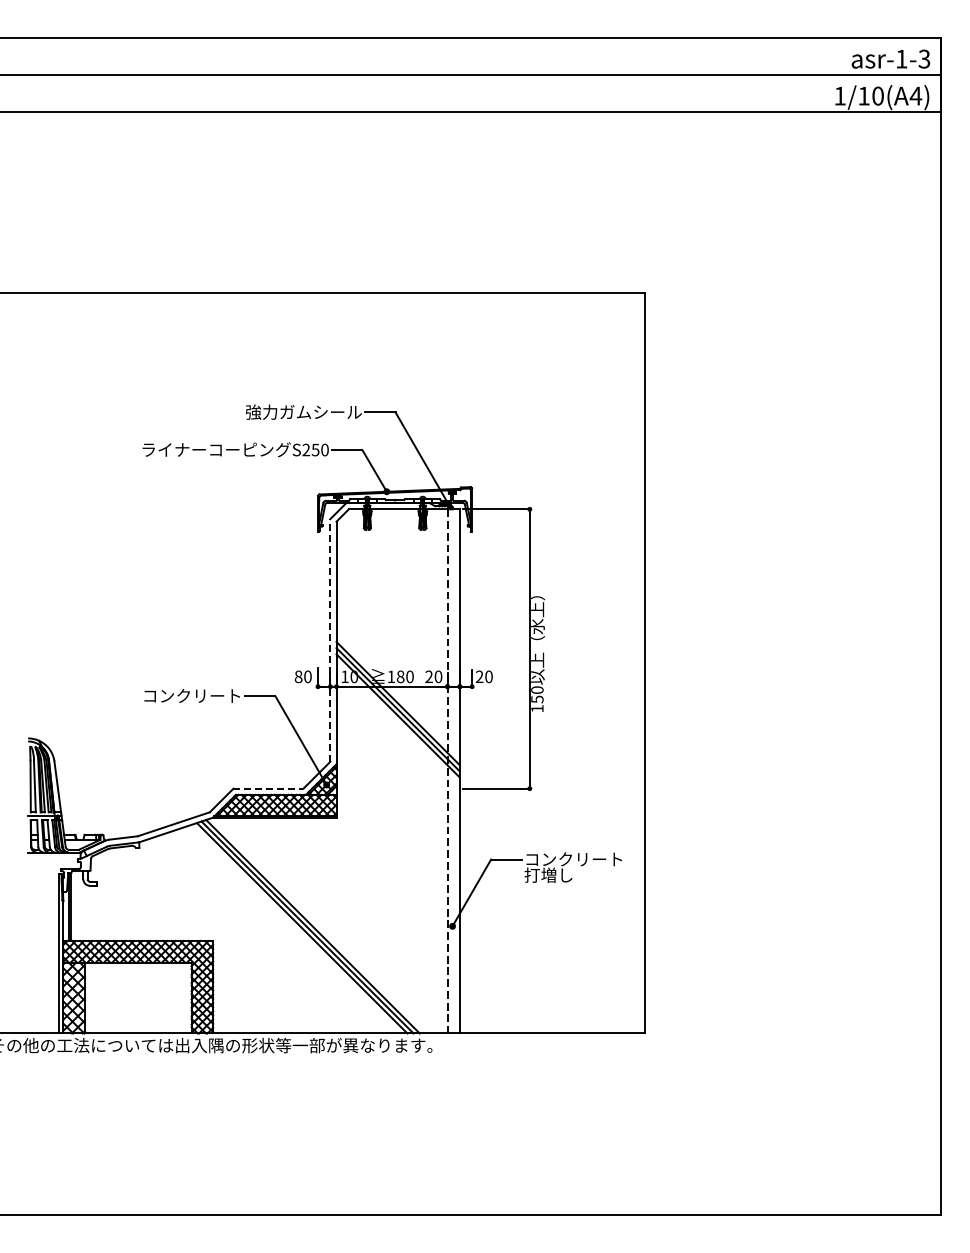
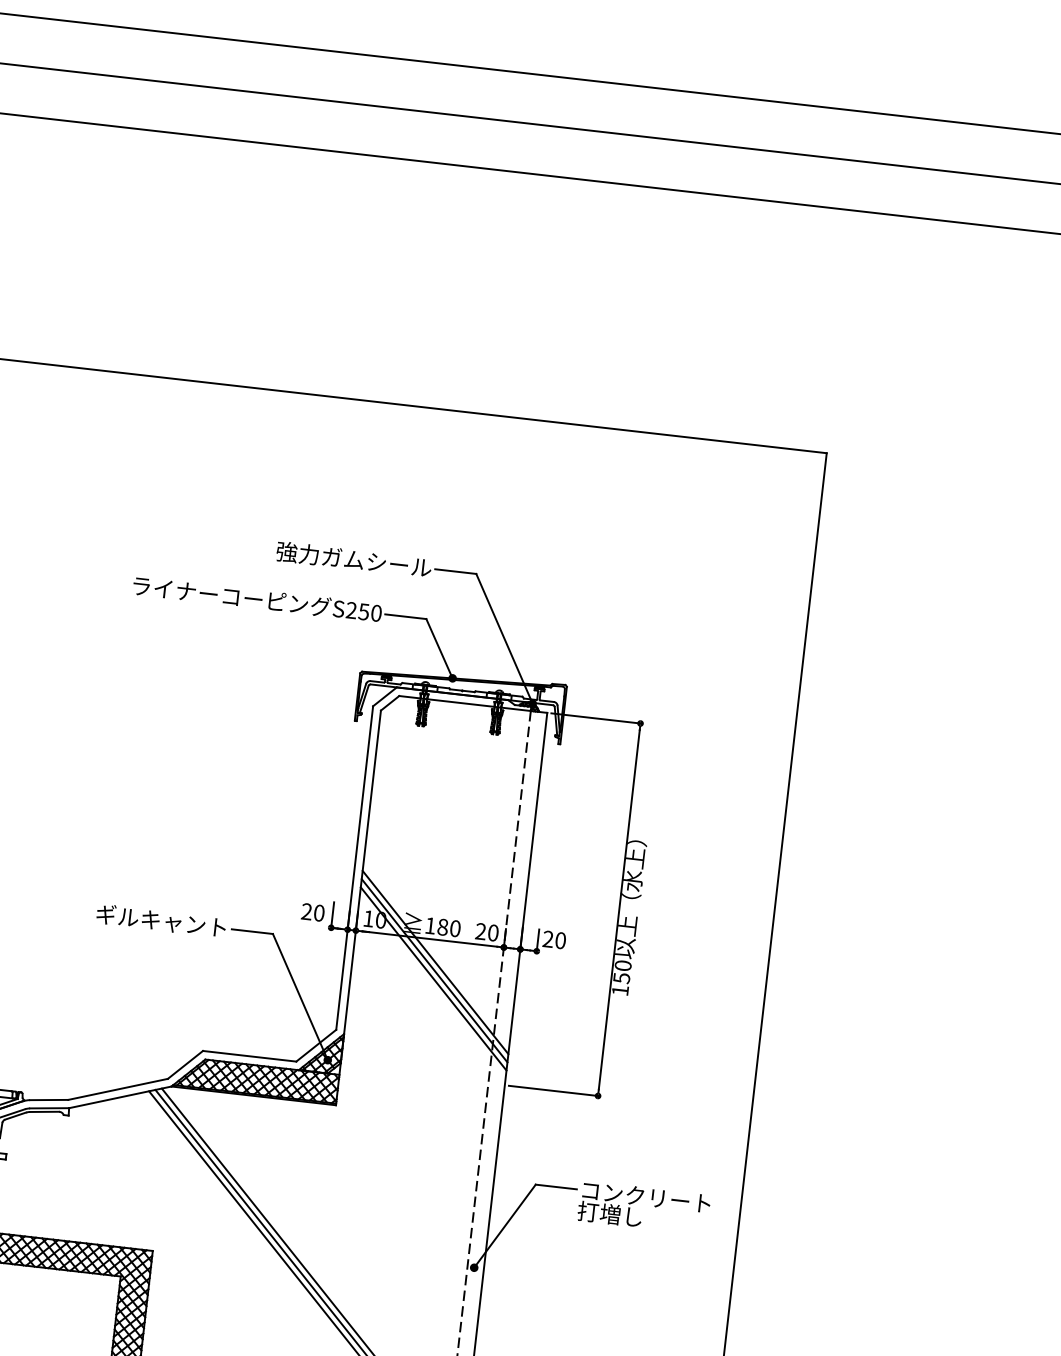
line: (330, 639) -> (355, 866), dashed -> solid
text: (298, 676) -> (306, 911), 80 -> 20
text: (183, 695) -> (150, 919), コンクリート -> ギルキャント
line: (268, 788) -> (249, 1056), dashed -> solid

